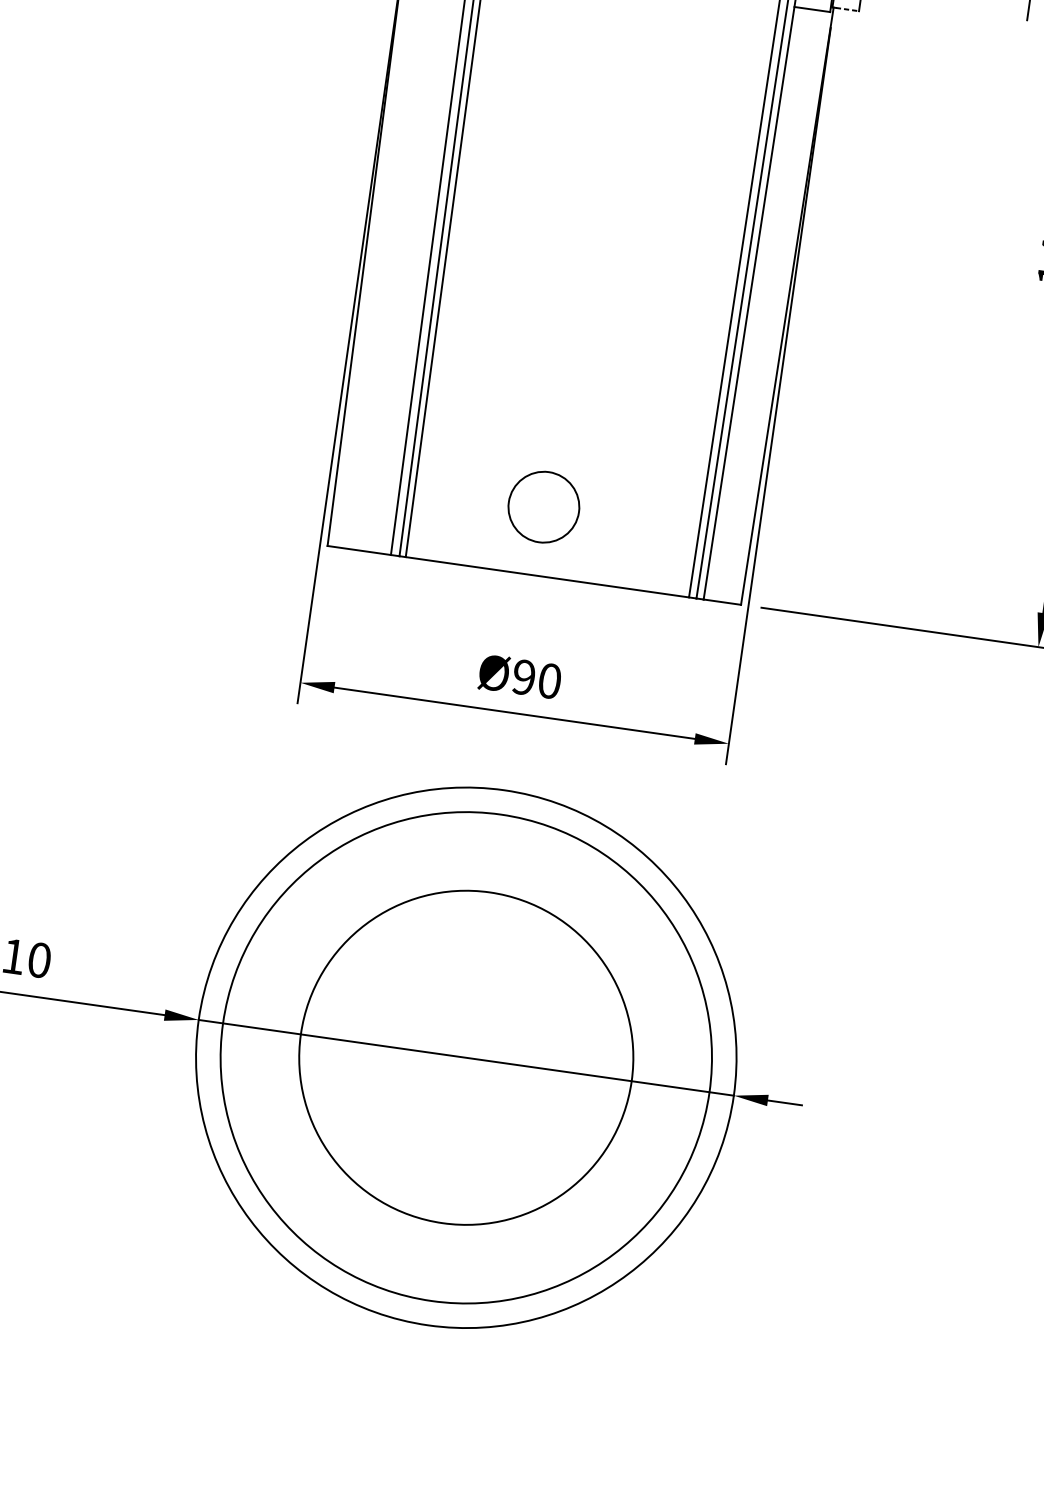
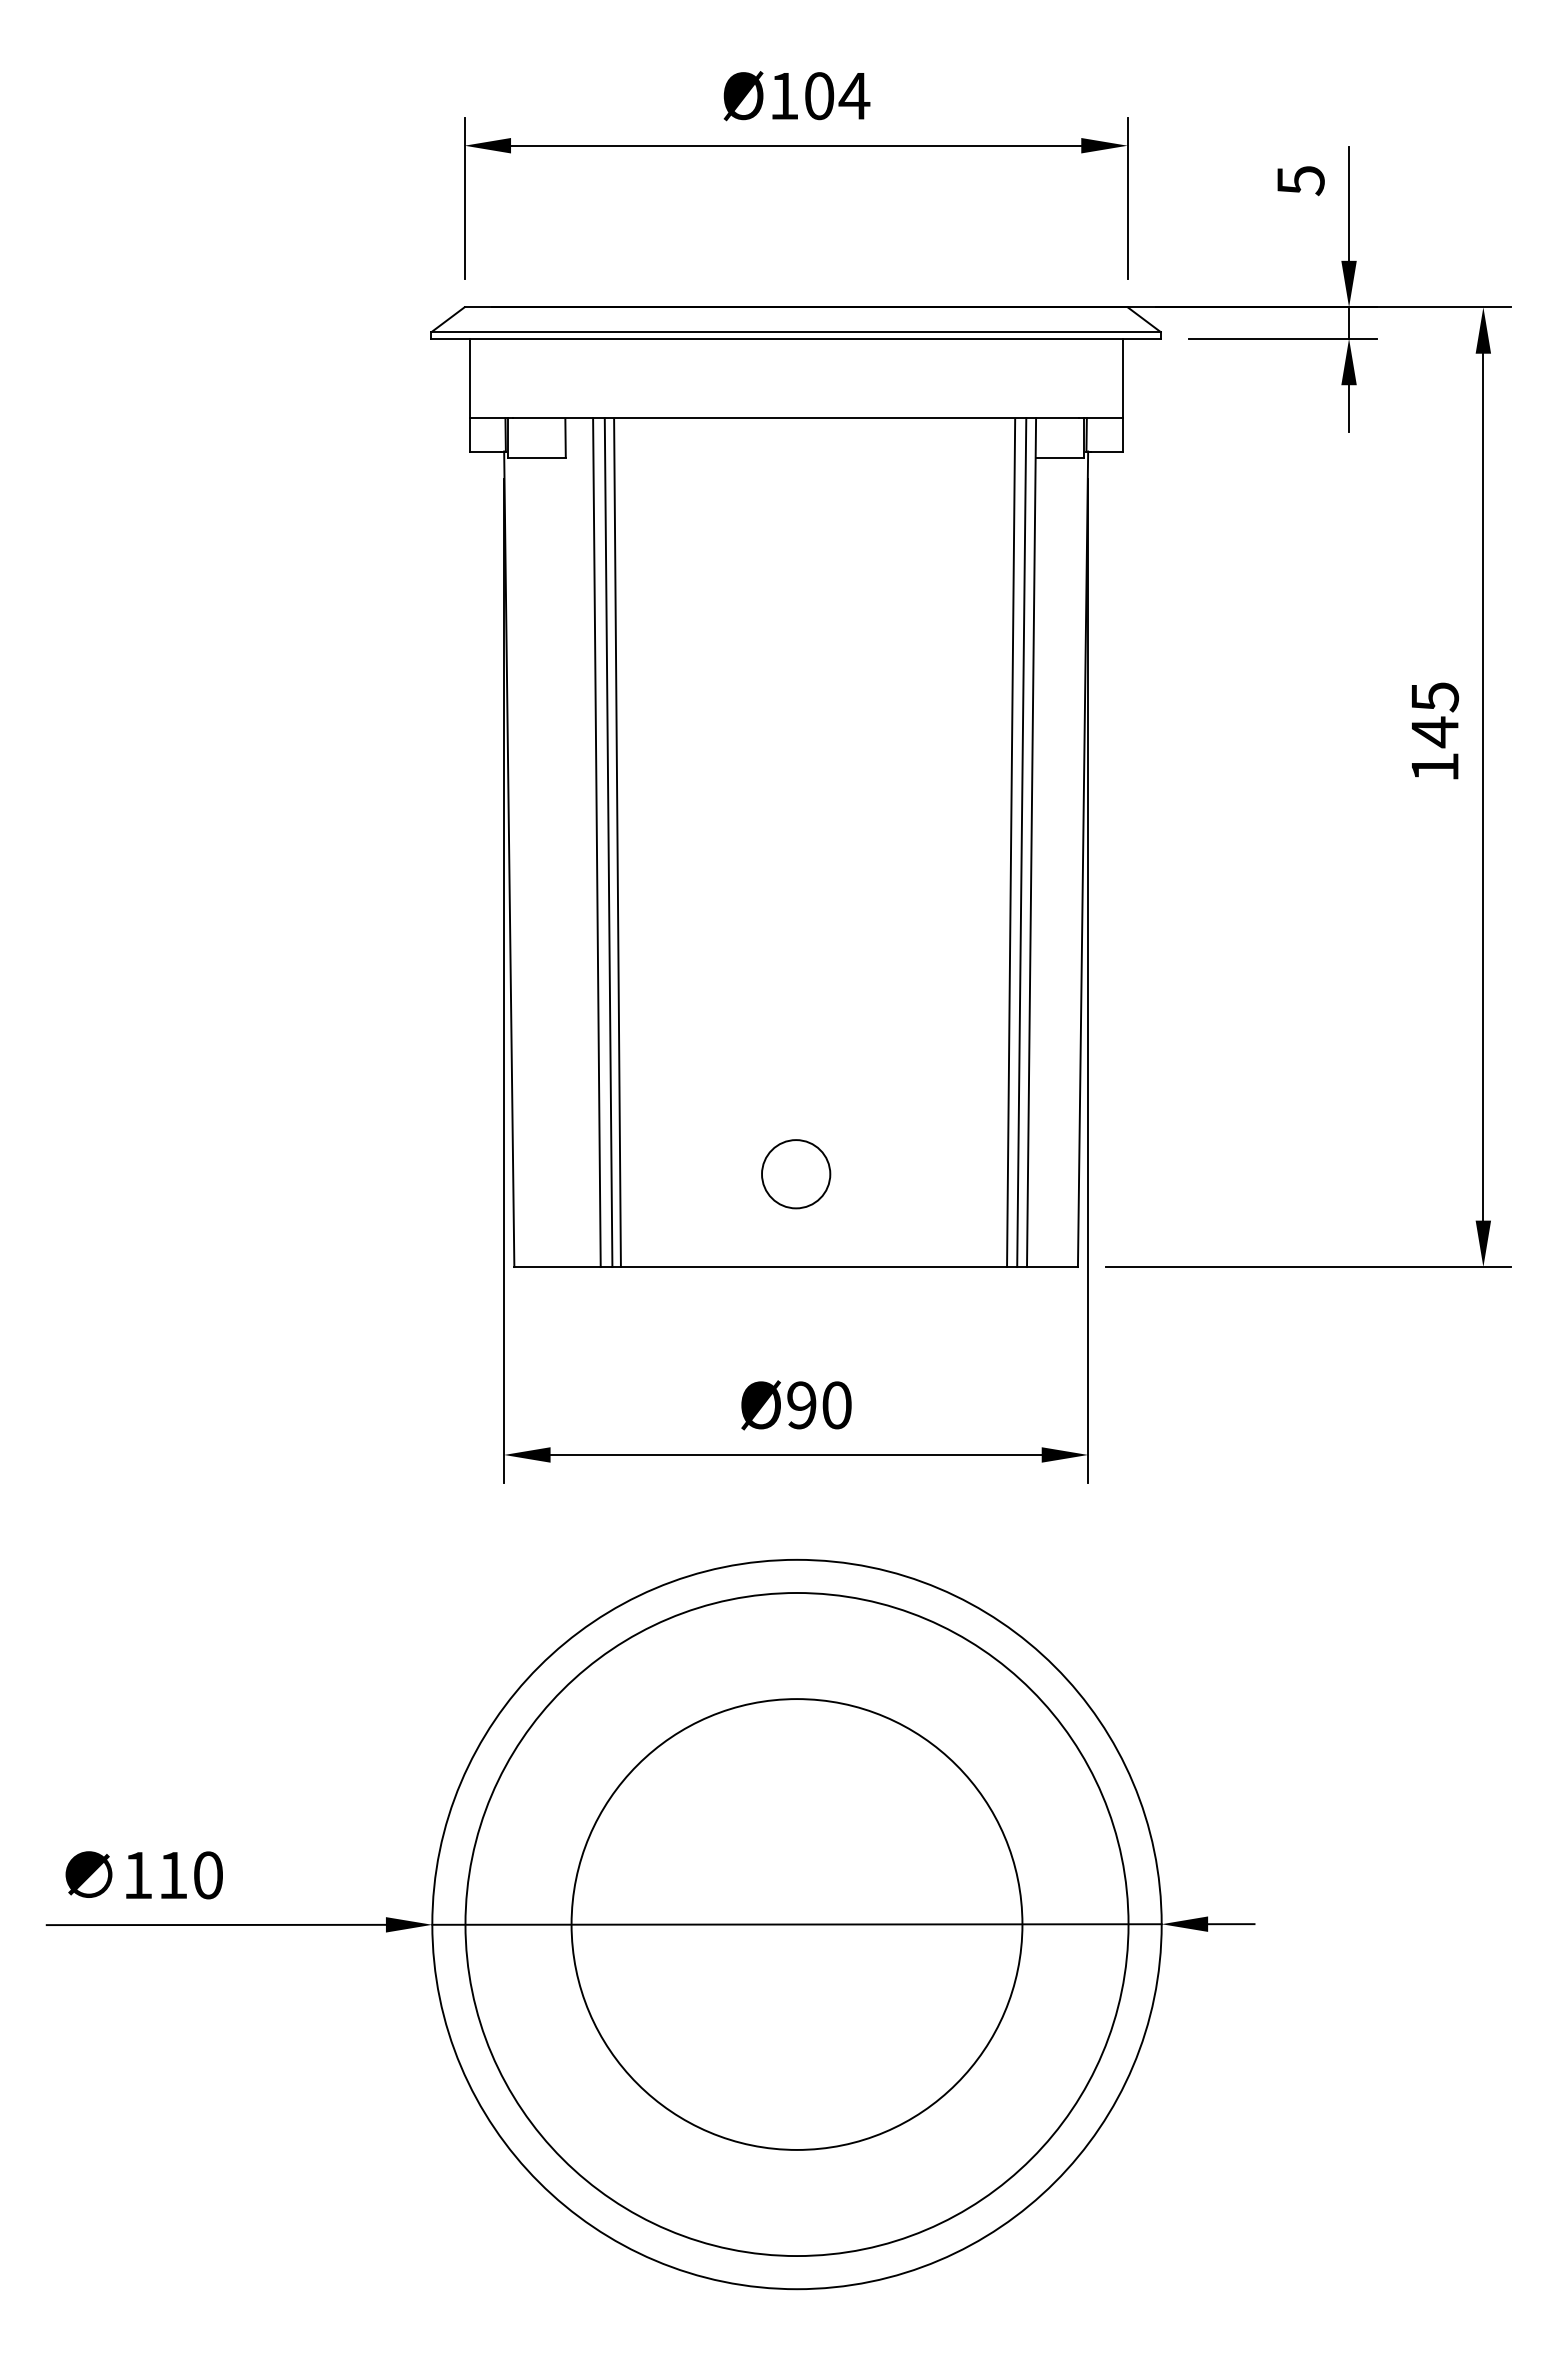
line: (847, 9) -> (1106, 451), dashed -> solid
circle: (544, 507) -> (796, 1174), size x0.71

